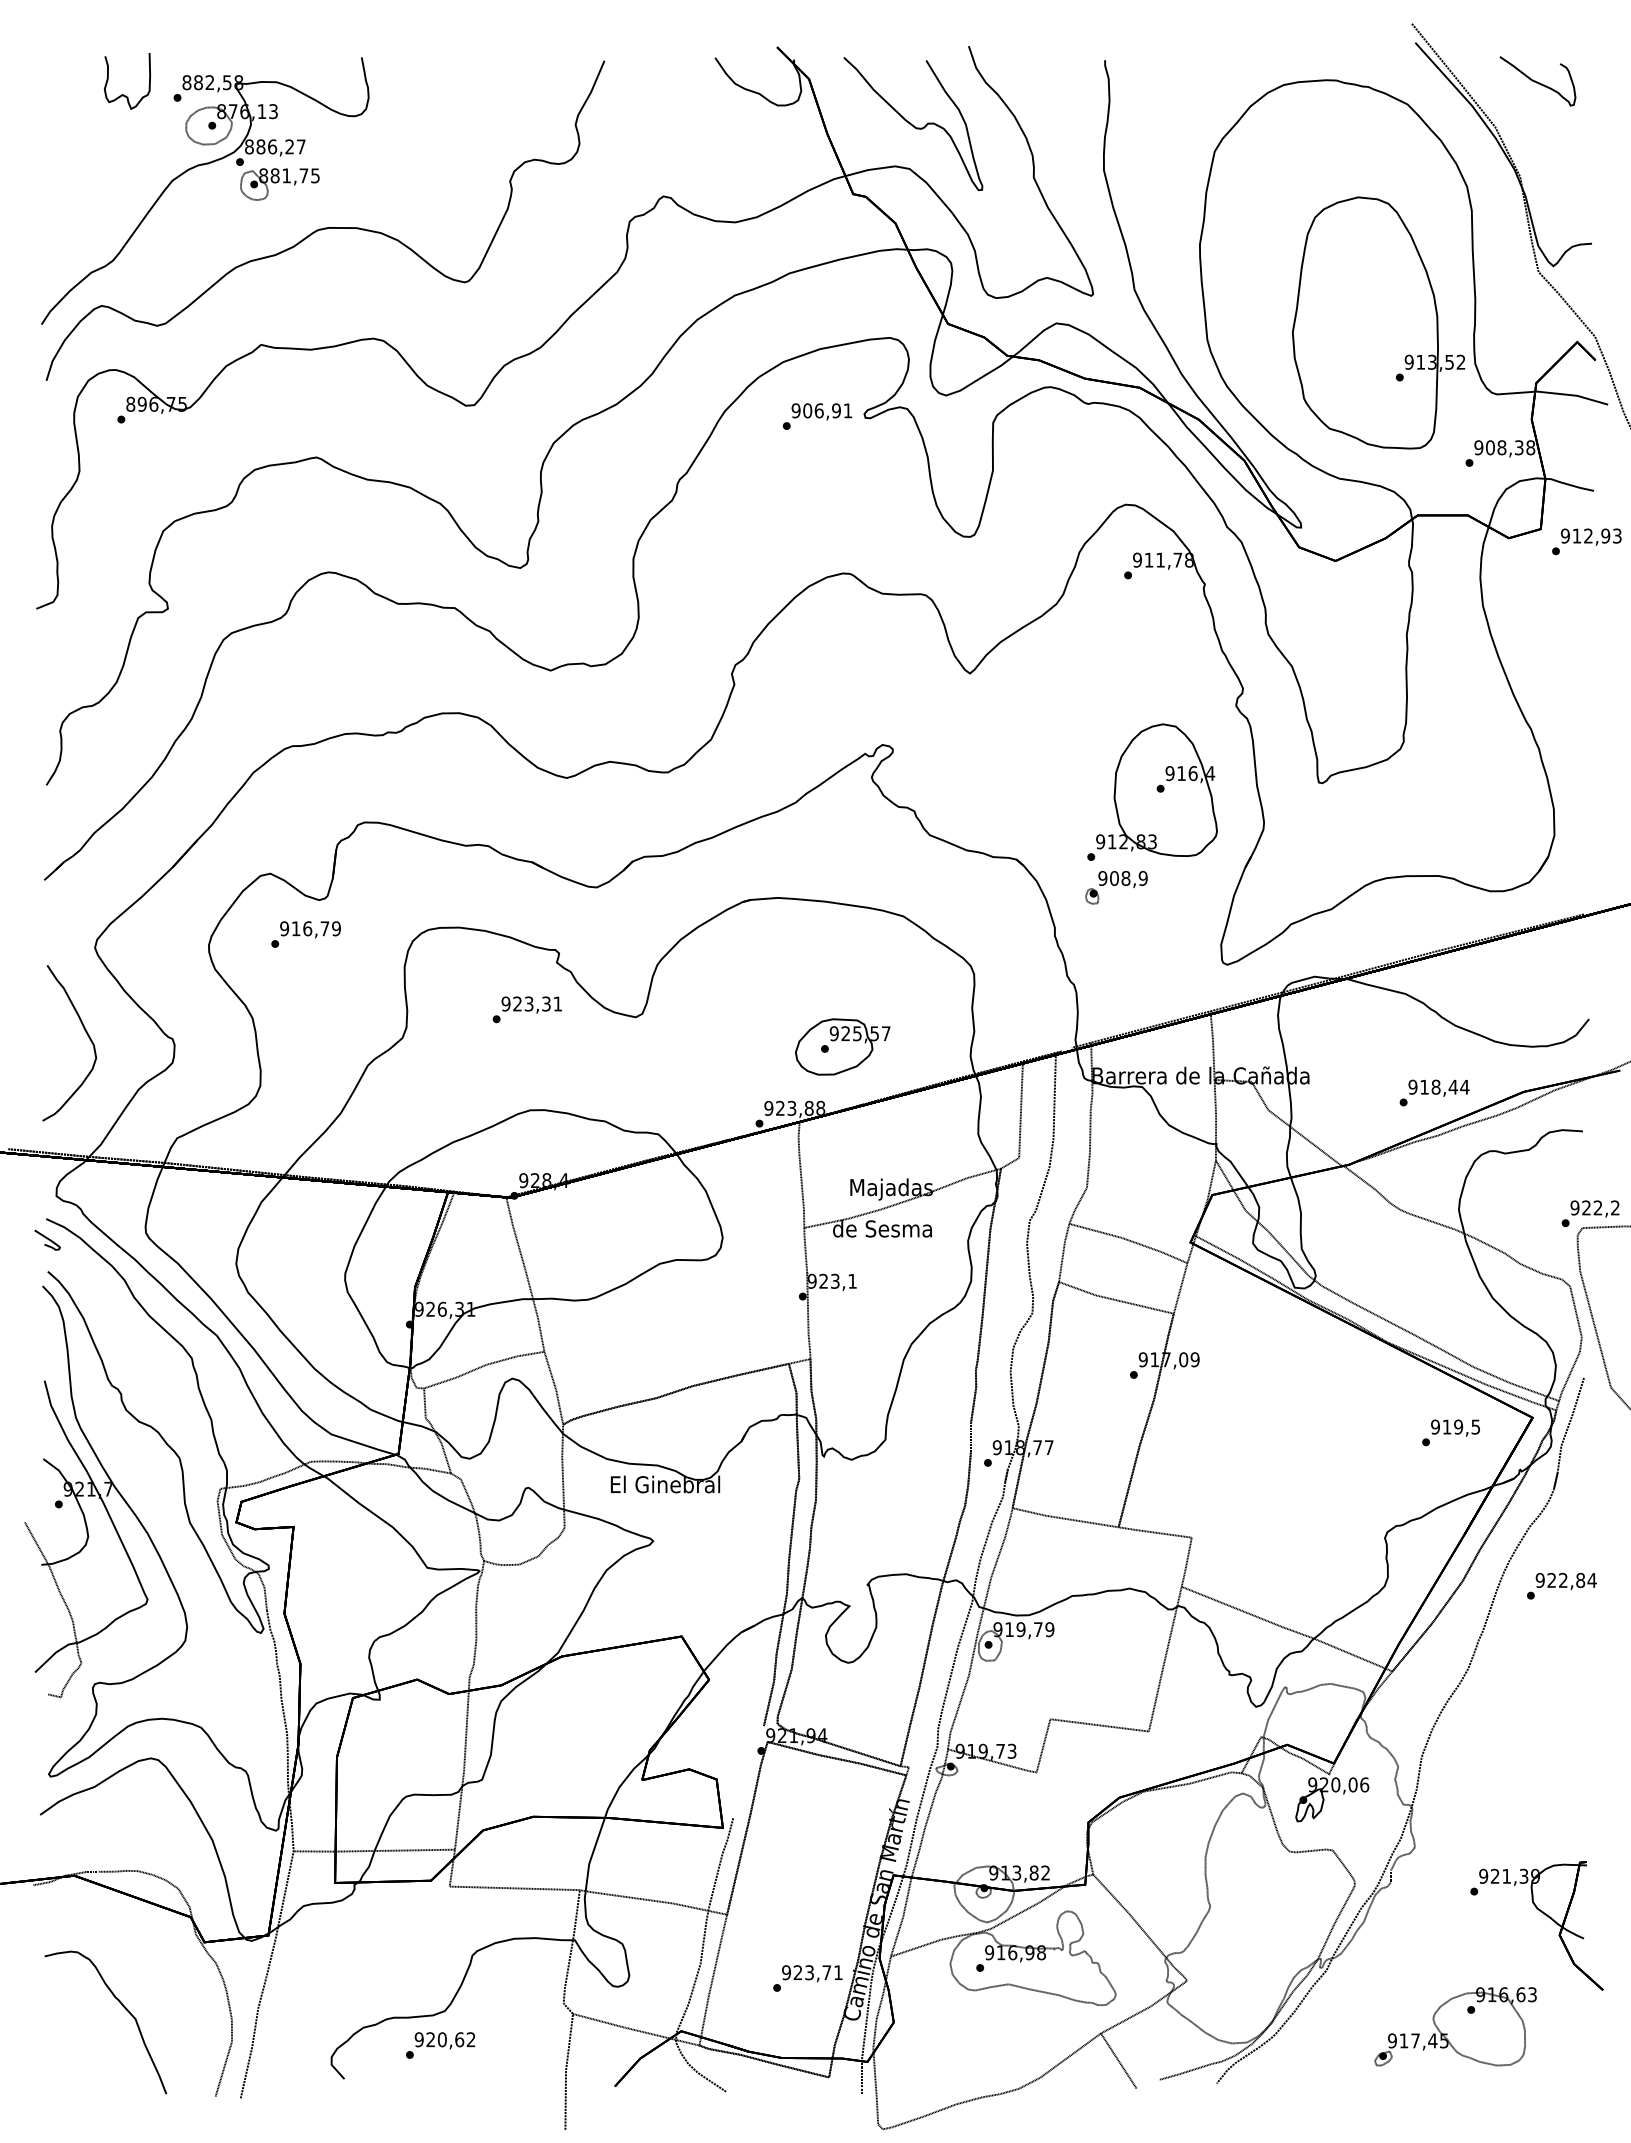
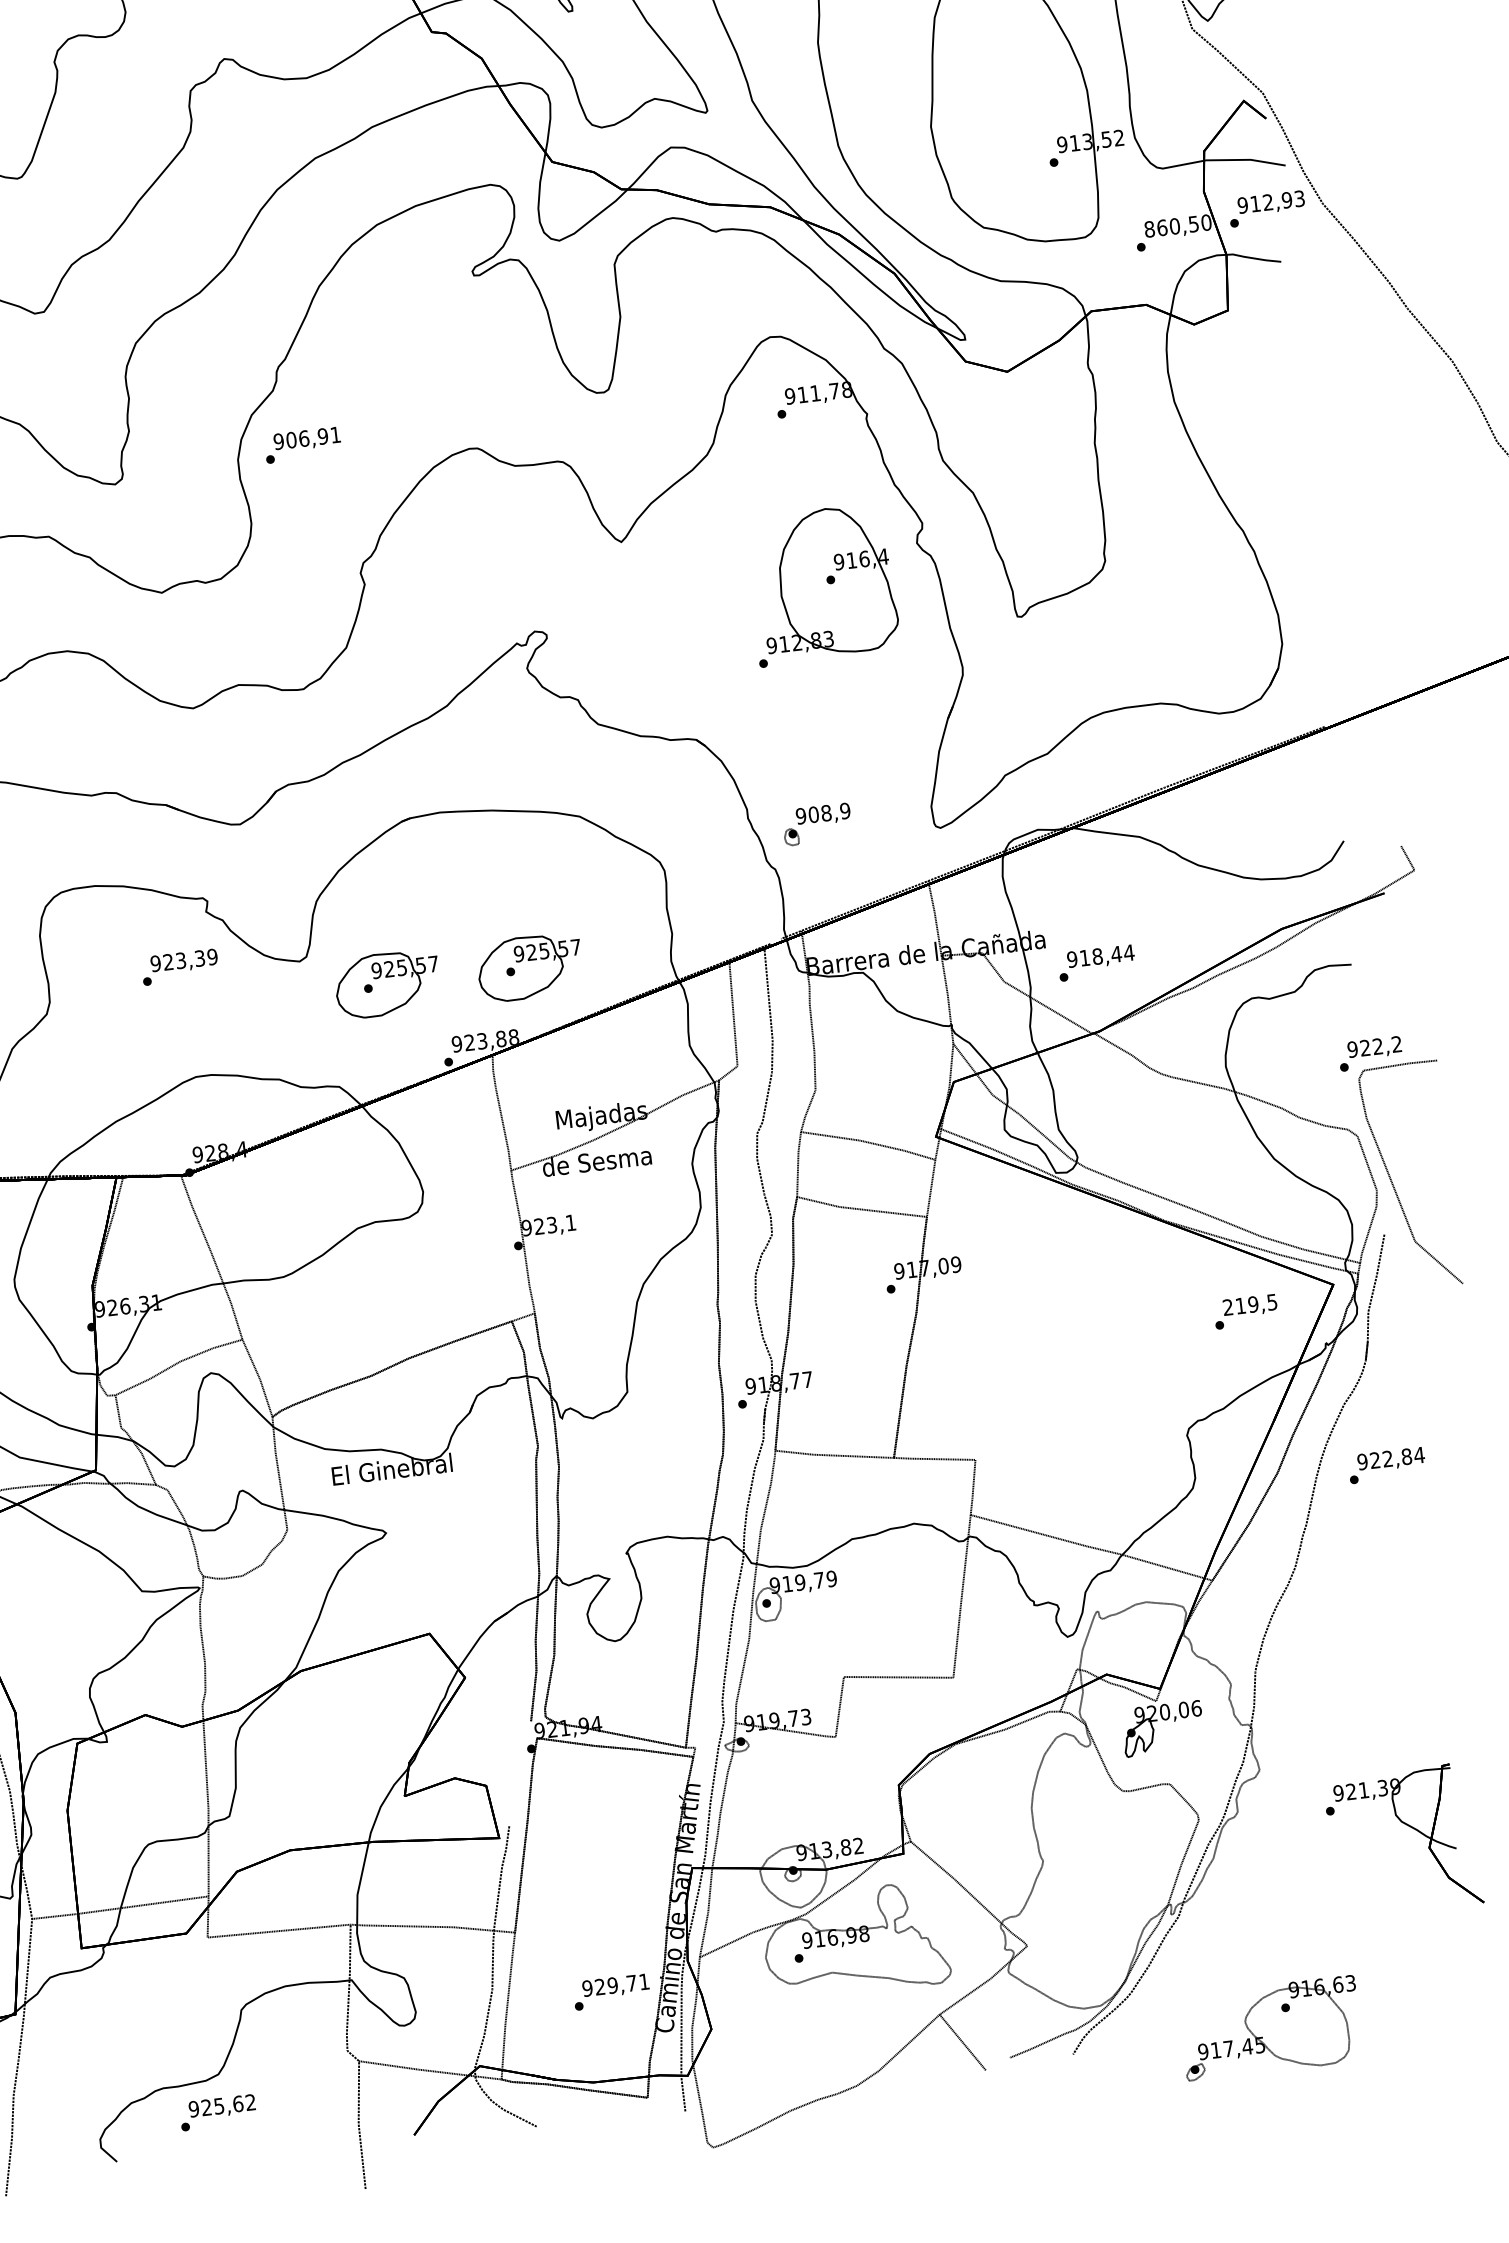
text: (817, 416) -> (302, 445), moved
text: (1504, 447) -> (1177, 225), 908,38 -> 860,50
text: (1586, 541) -> (1266, 208), moved
part: (1152, 791) -> (822, 583), moved
part: (1116, 887) -> (817, 824), moved
text: (557, 1003) -> (212, 956), 923,31 -> 923,39
part: (712, 1046) -> (387, 983), added
text: (1434, 1092) -> (1096, 962), moved
text: (1435, 1426) -> (1228, 1306), 919,5 -> 219,5
text: (809, 1972) -> (612, 1985), 923,71 -> 929,71
part: (1455, 2026) -> (1270, 2027), moved
text: (441, 2039) -> (218, 2106), 920,62 -> 925,62

